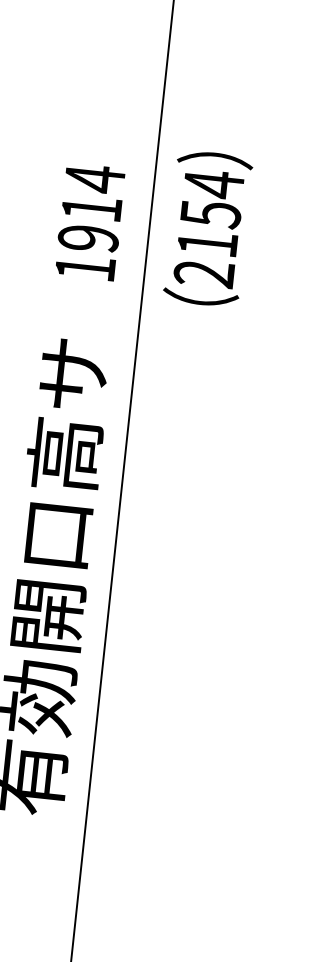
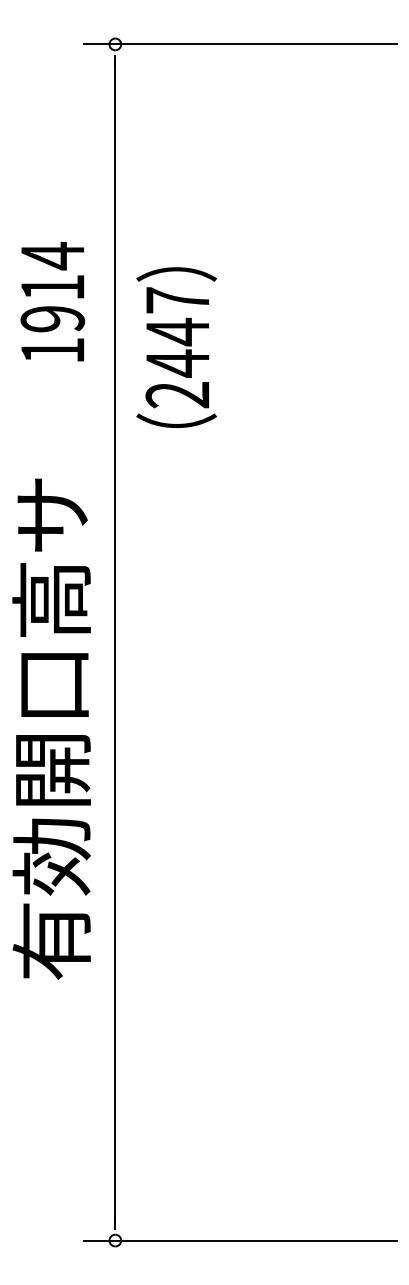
text: (211, 213) -> (178, 331), 2154 -> 2447
text: (90, 221) -> (52, 301), moved

